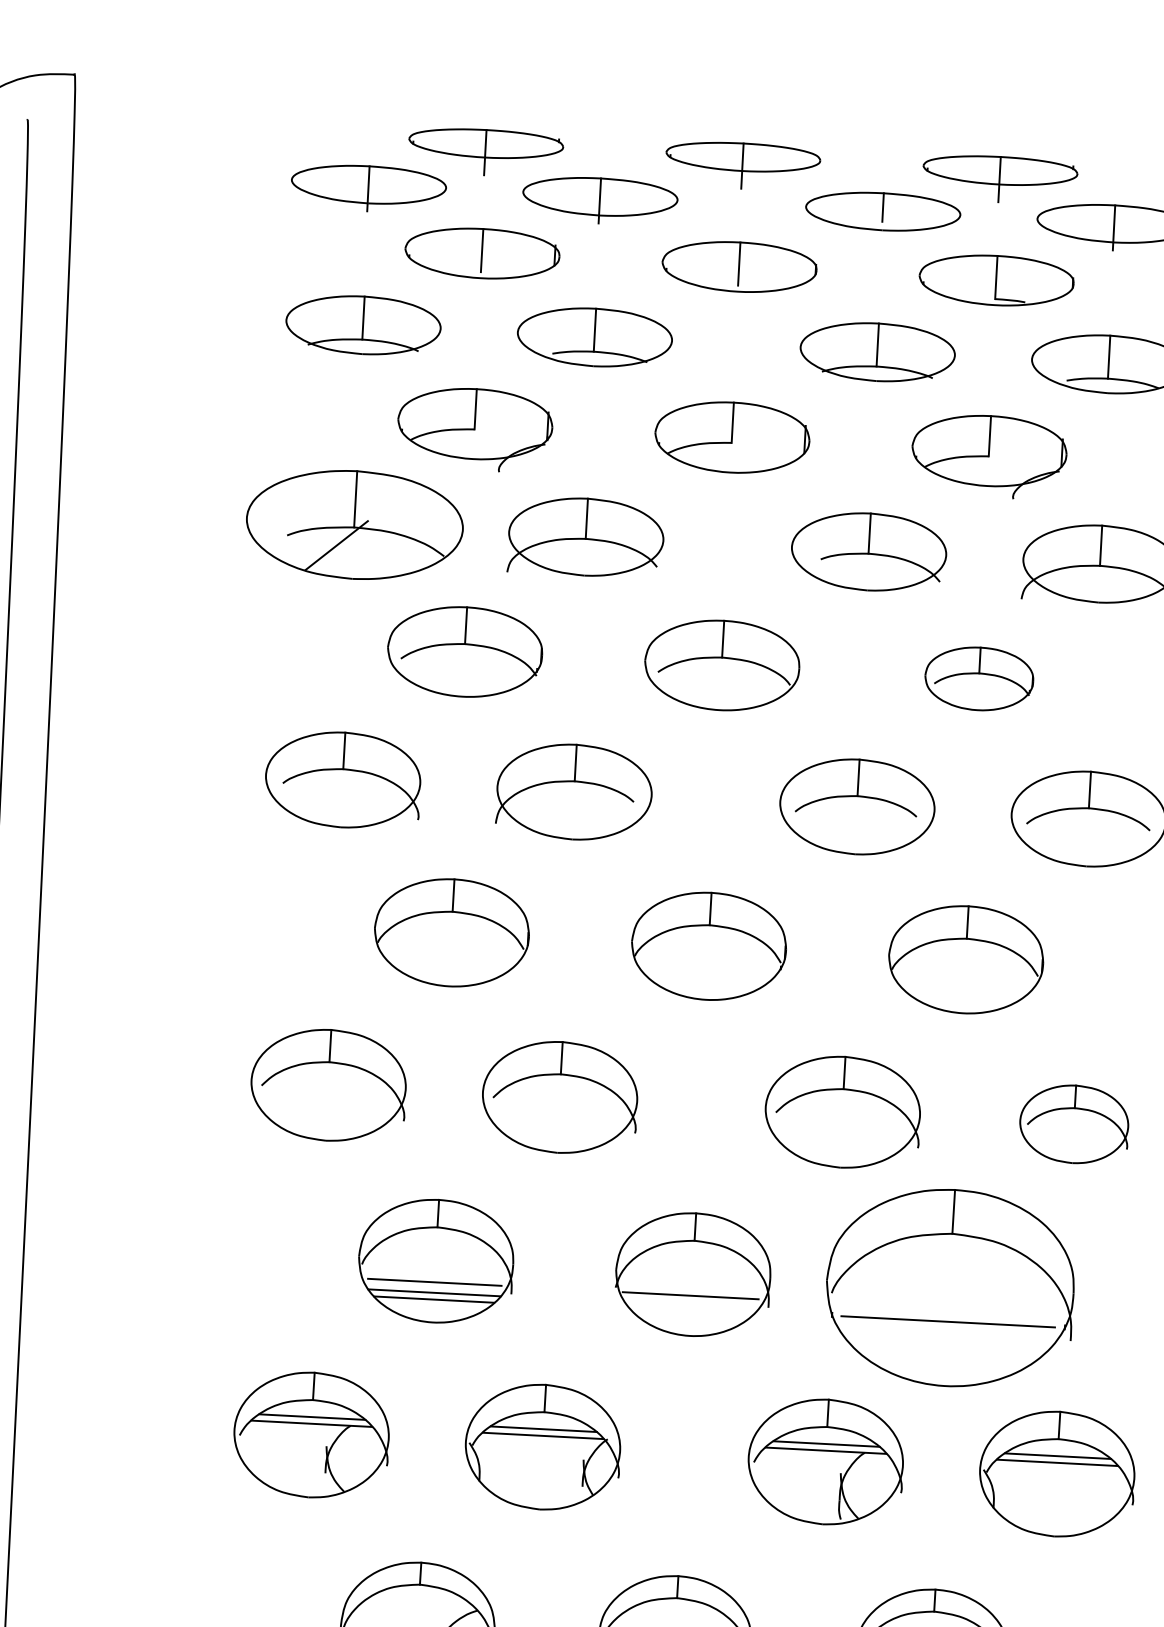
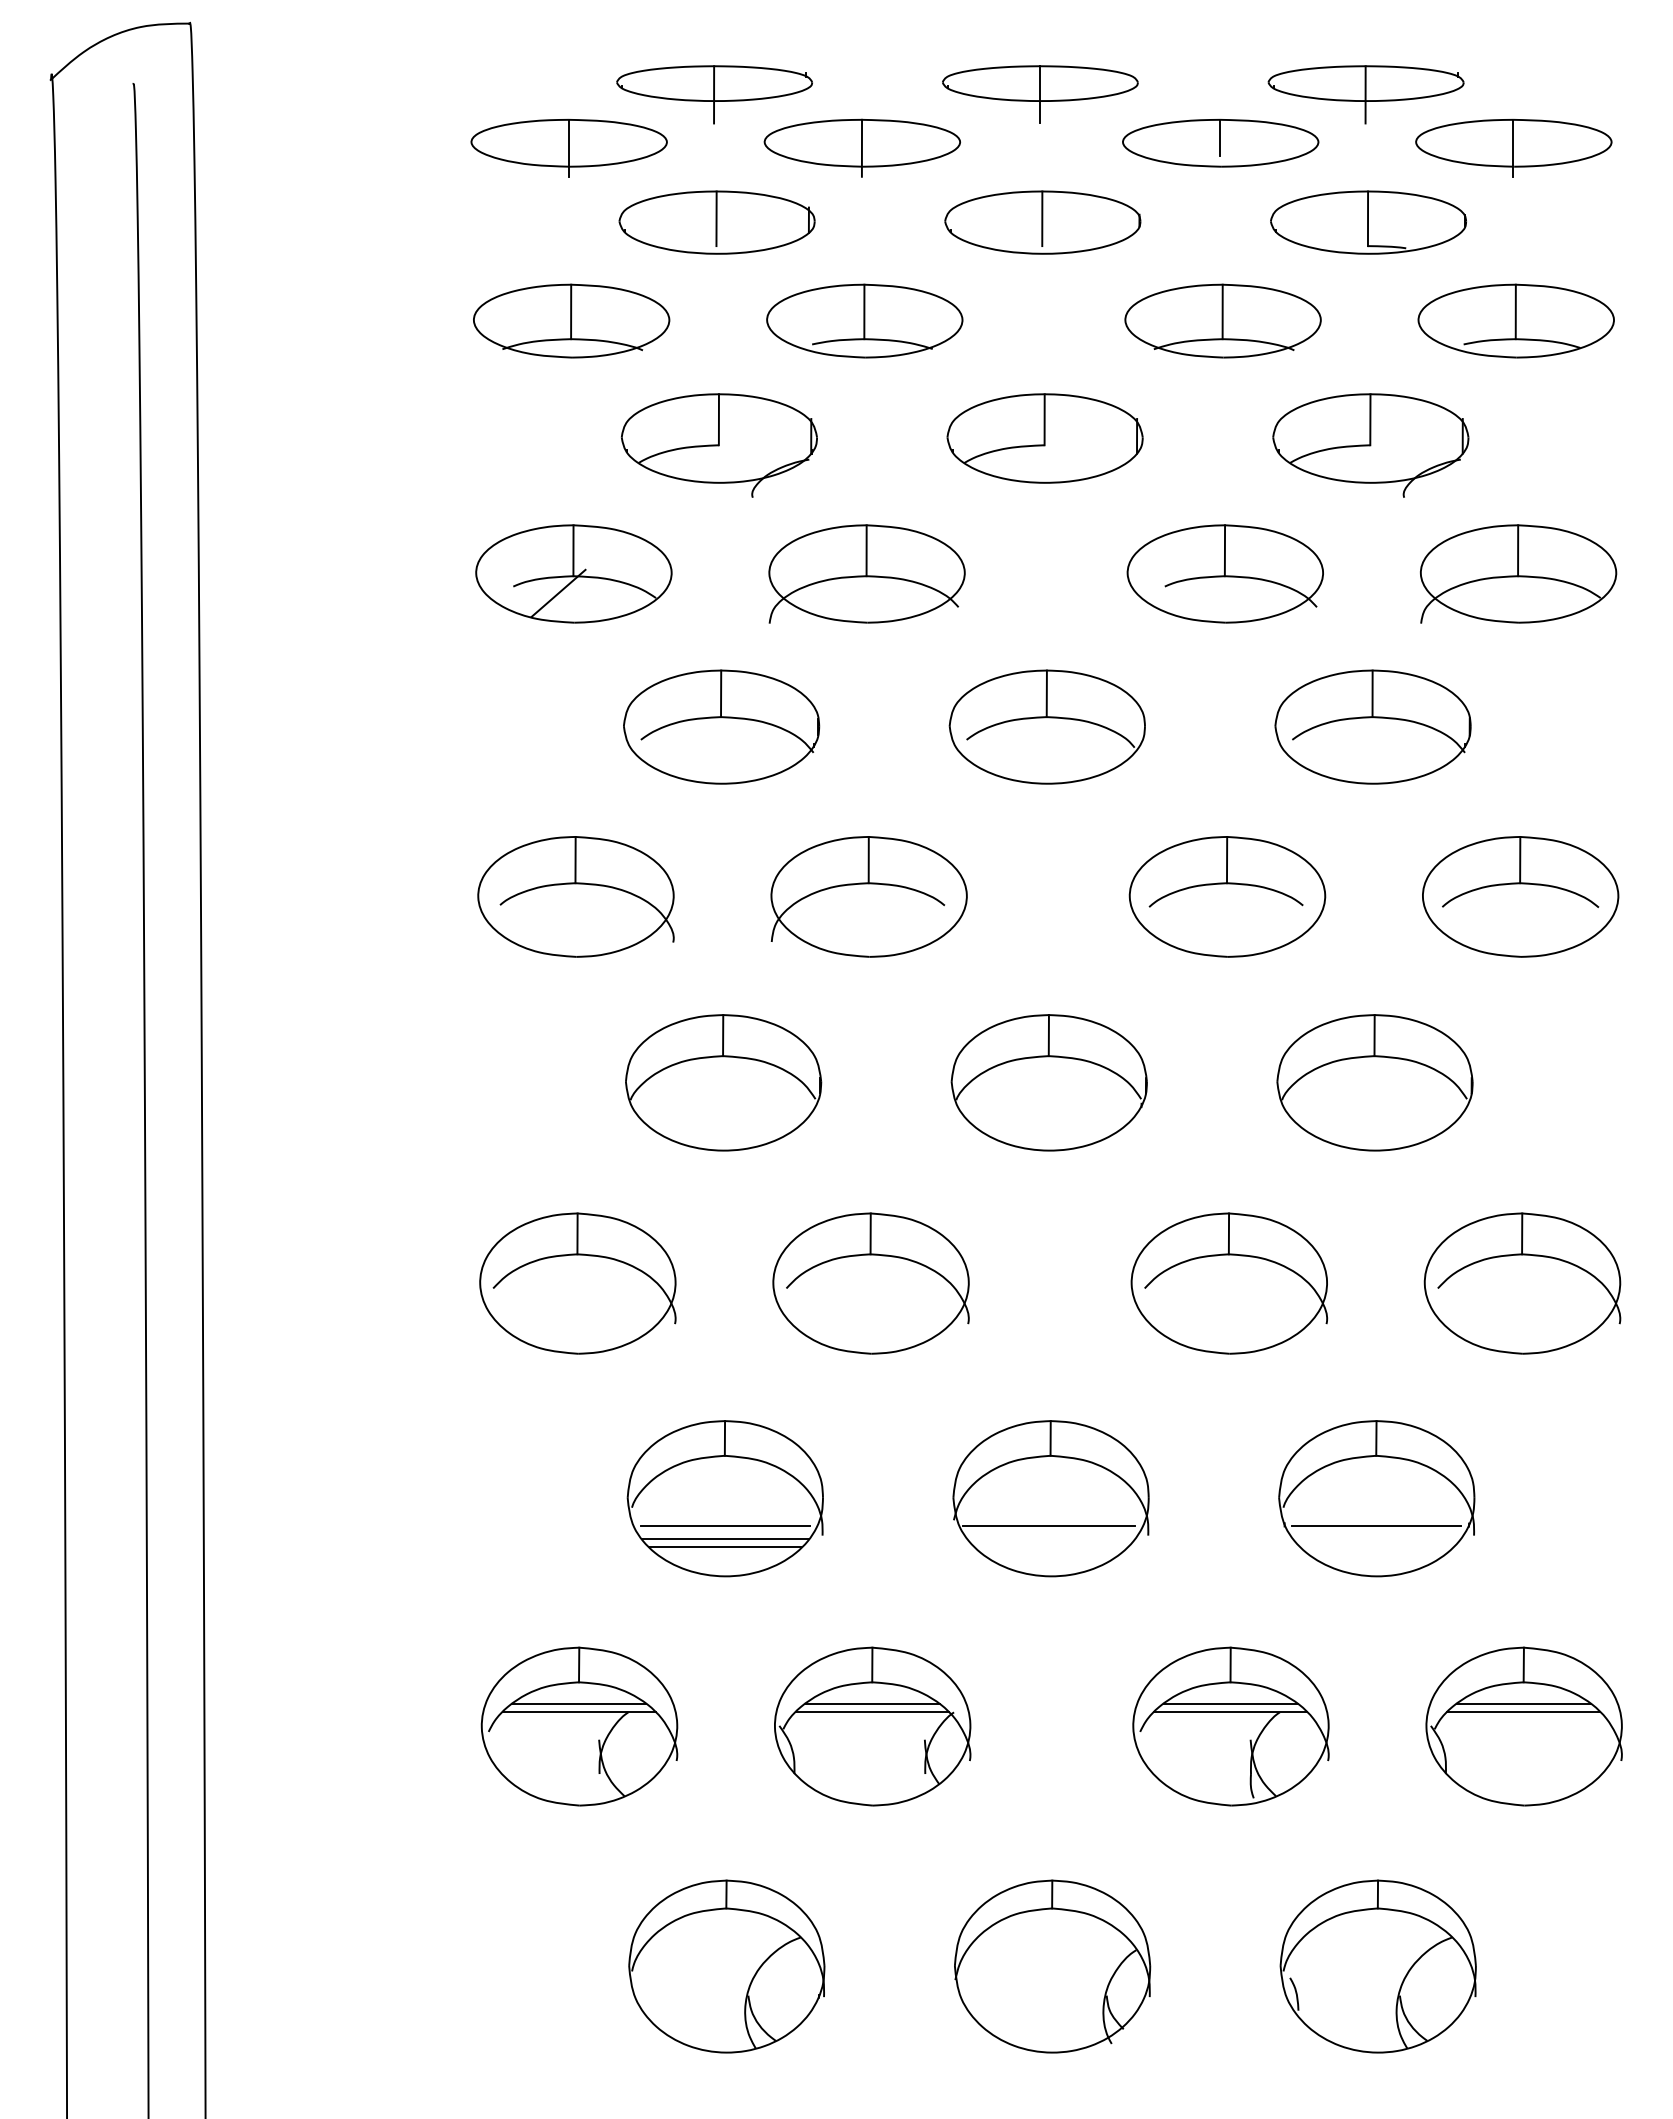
part: (354, 524) -> (573, 573), size x0.71
part: (978, 678) -> (1372, 726), size x1.43
part: (1074, 1124) -> (1522, 1283), size x1.43
part: (950, 1287) -> (1376, 1498), size x0.62

